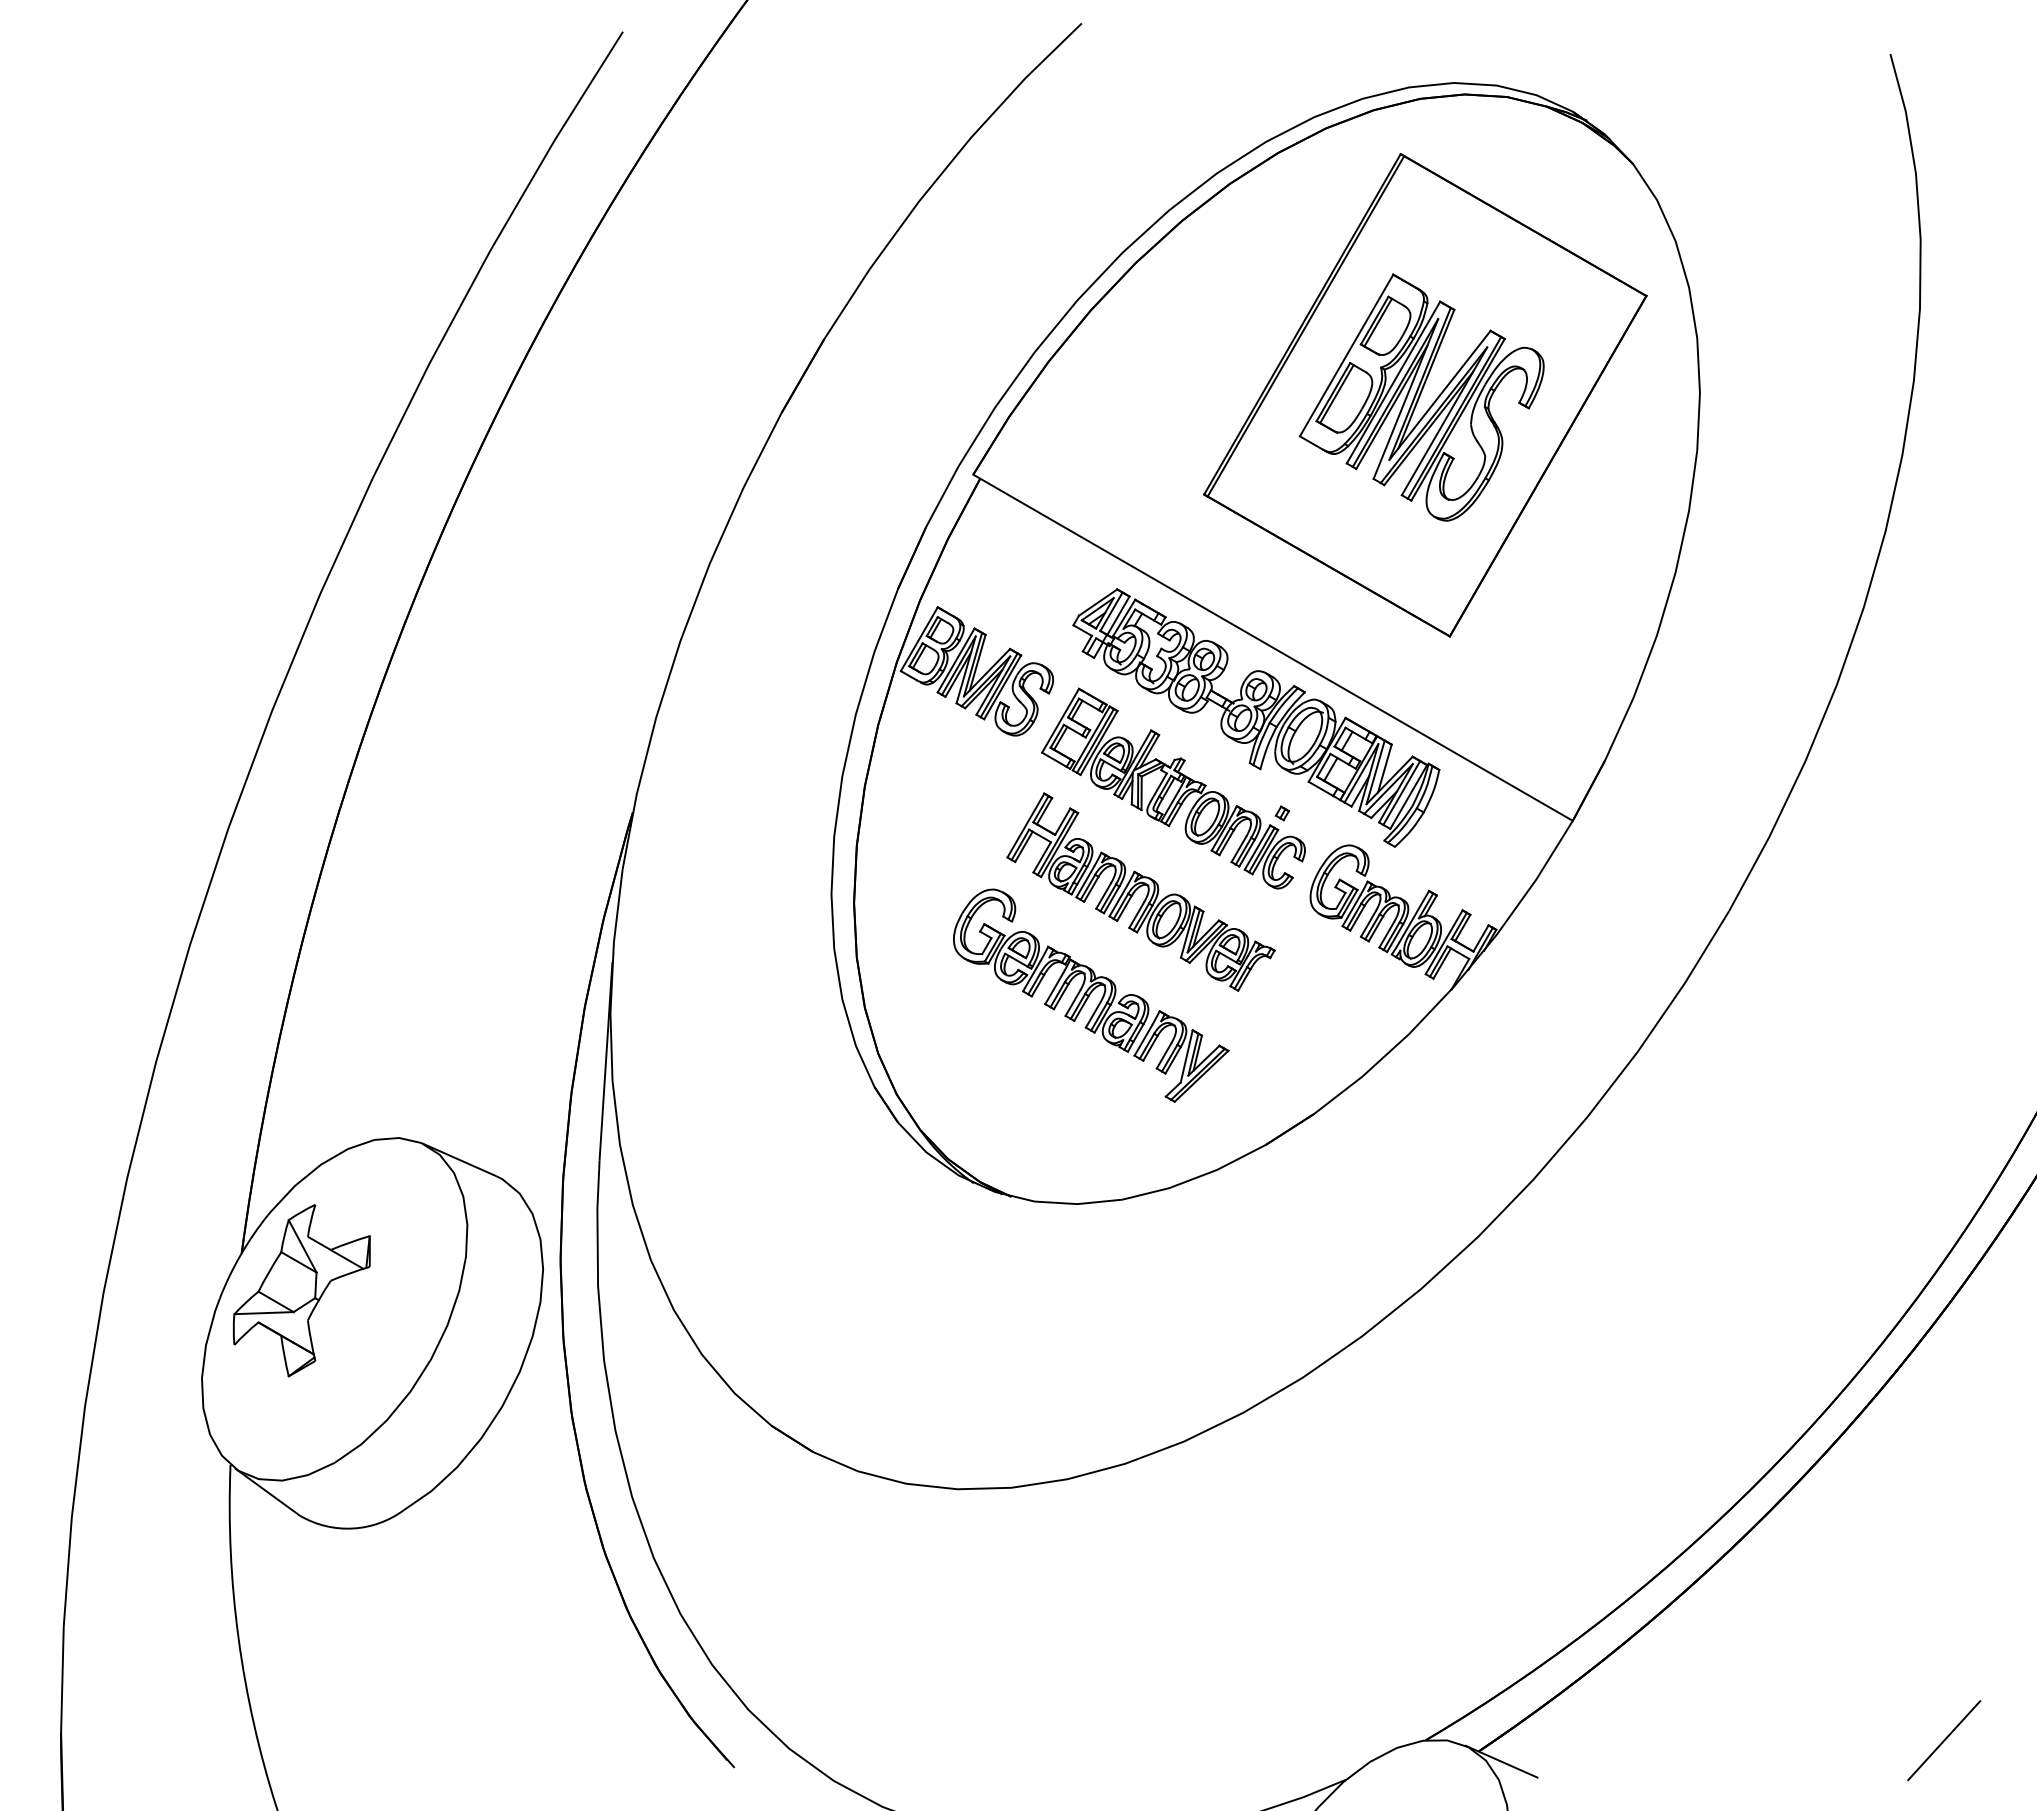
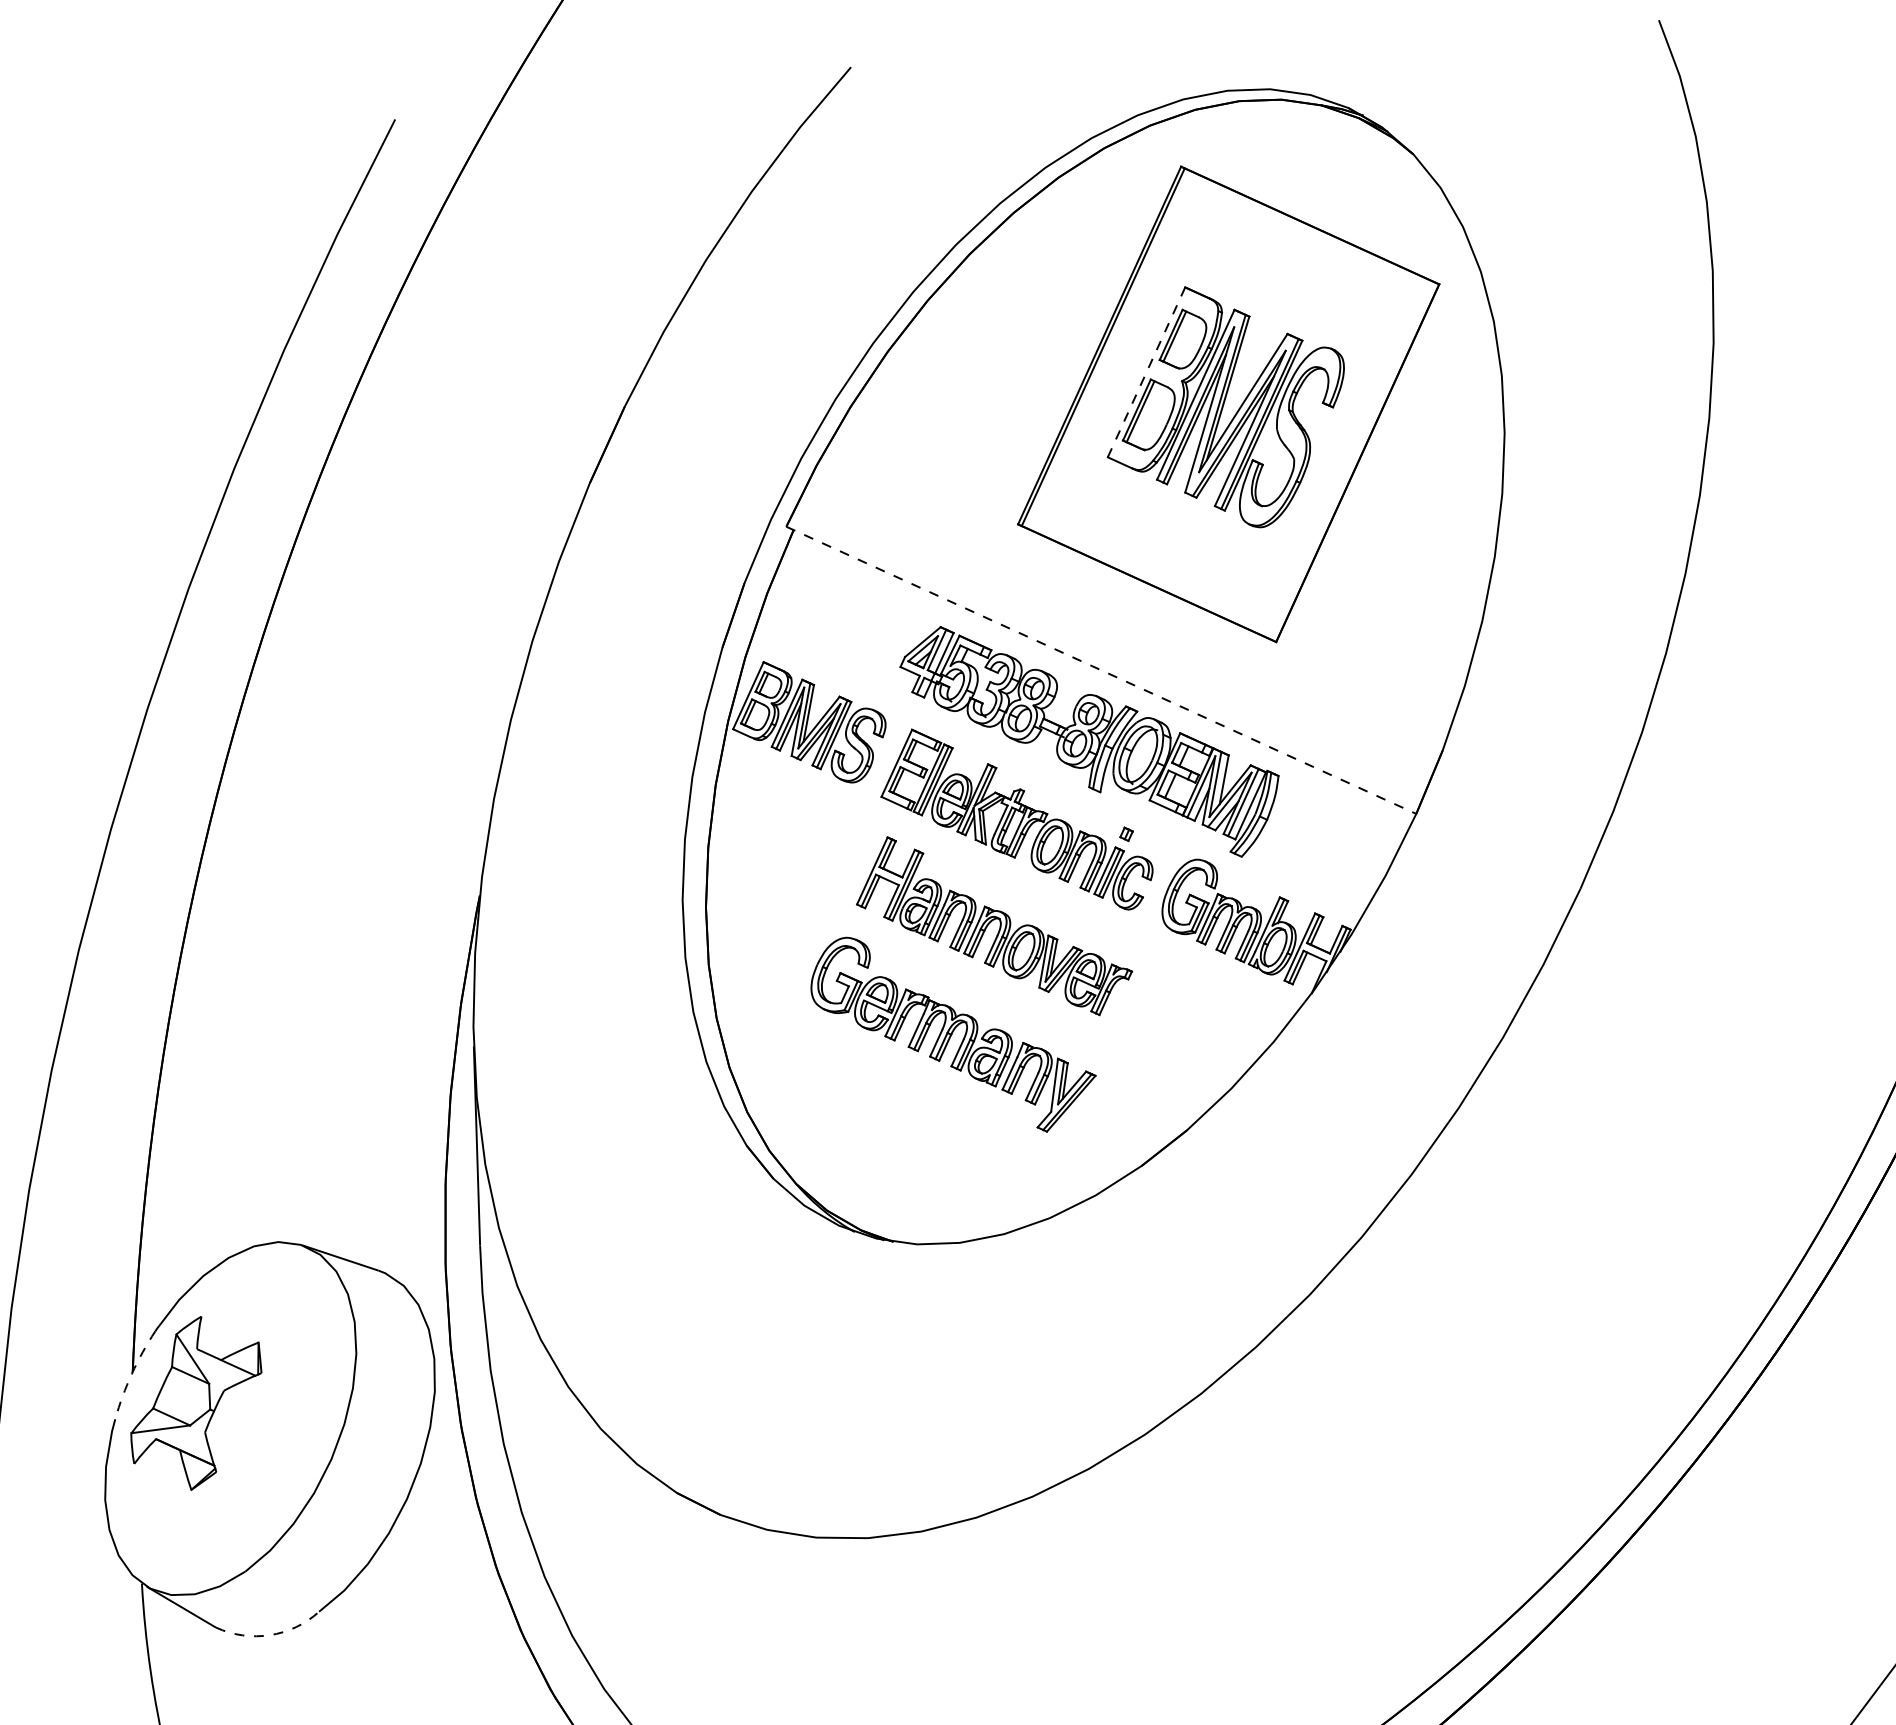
line: (1346, 355) -> (1146, 372), solid -> dashed
line: (1273, 648) -> (1101, 671), solid -> dashed
arc: (240, 1255) -> (131, 1374), solid -> dashed
arc: (353, 1528) -> (270, 1635), solid -> dashed

